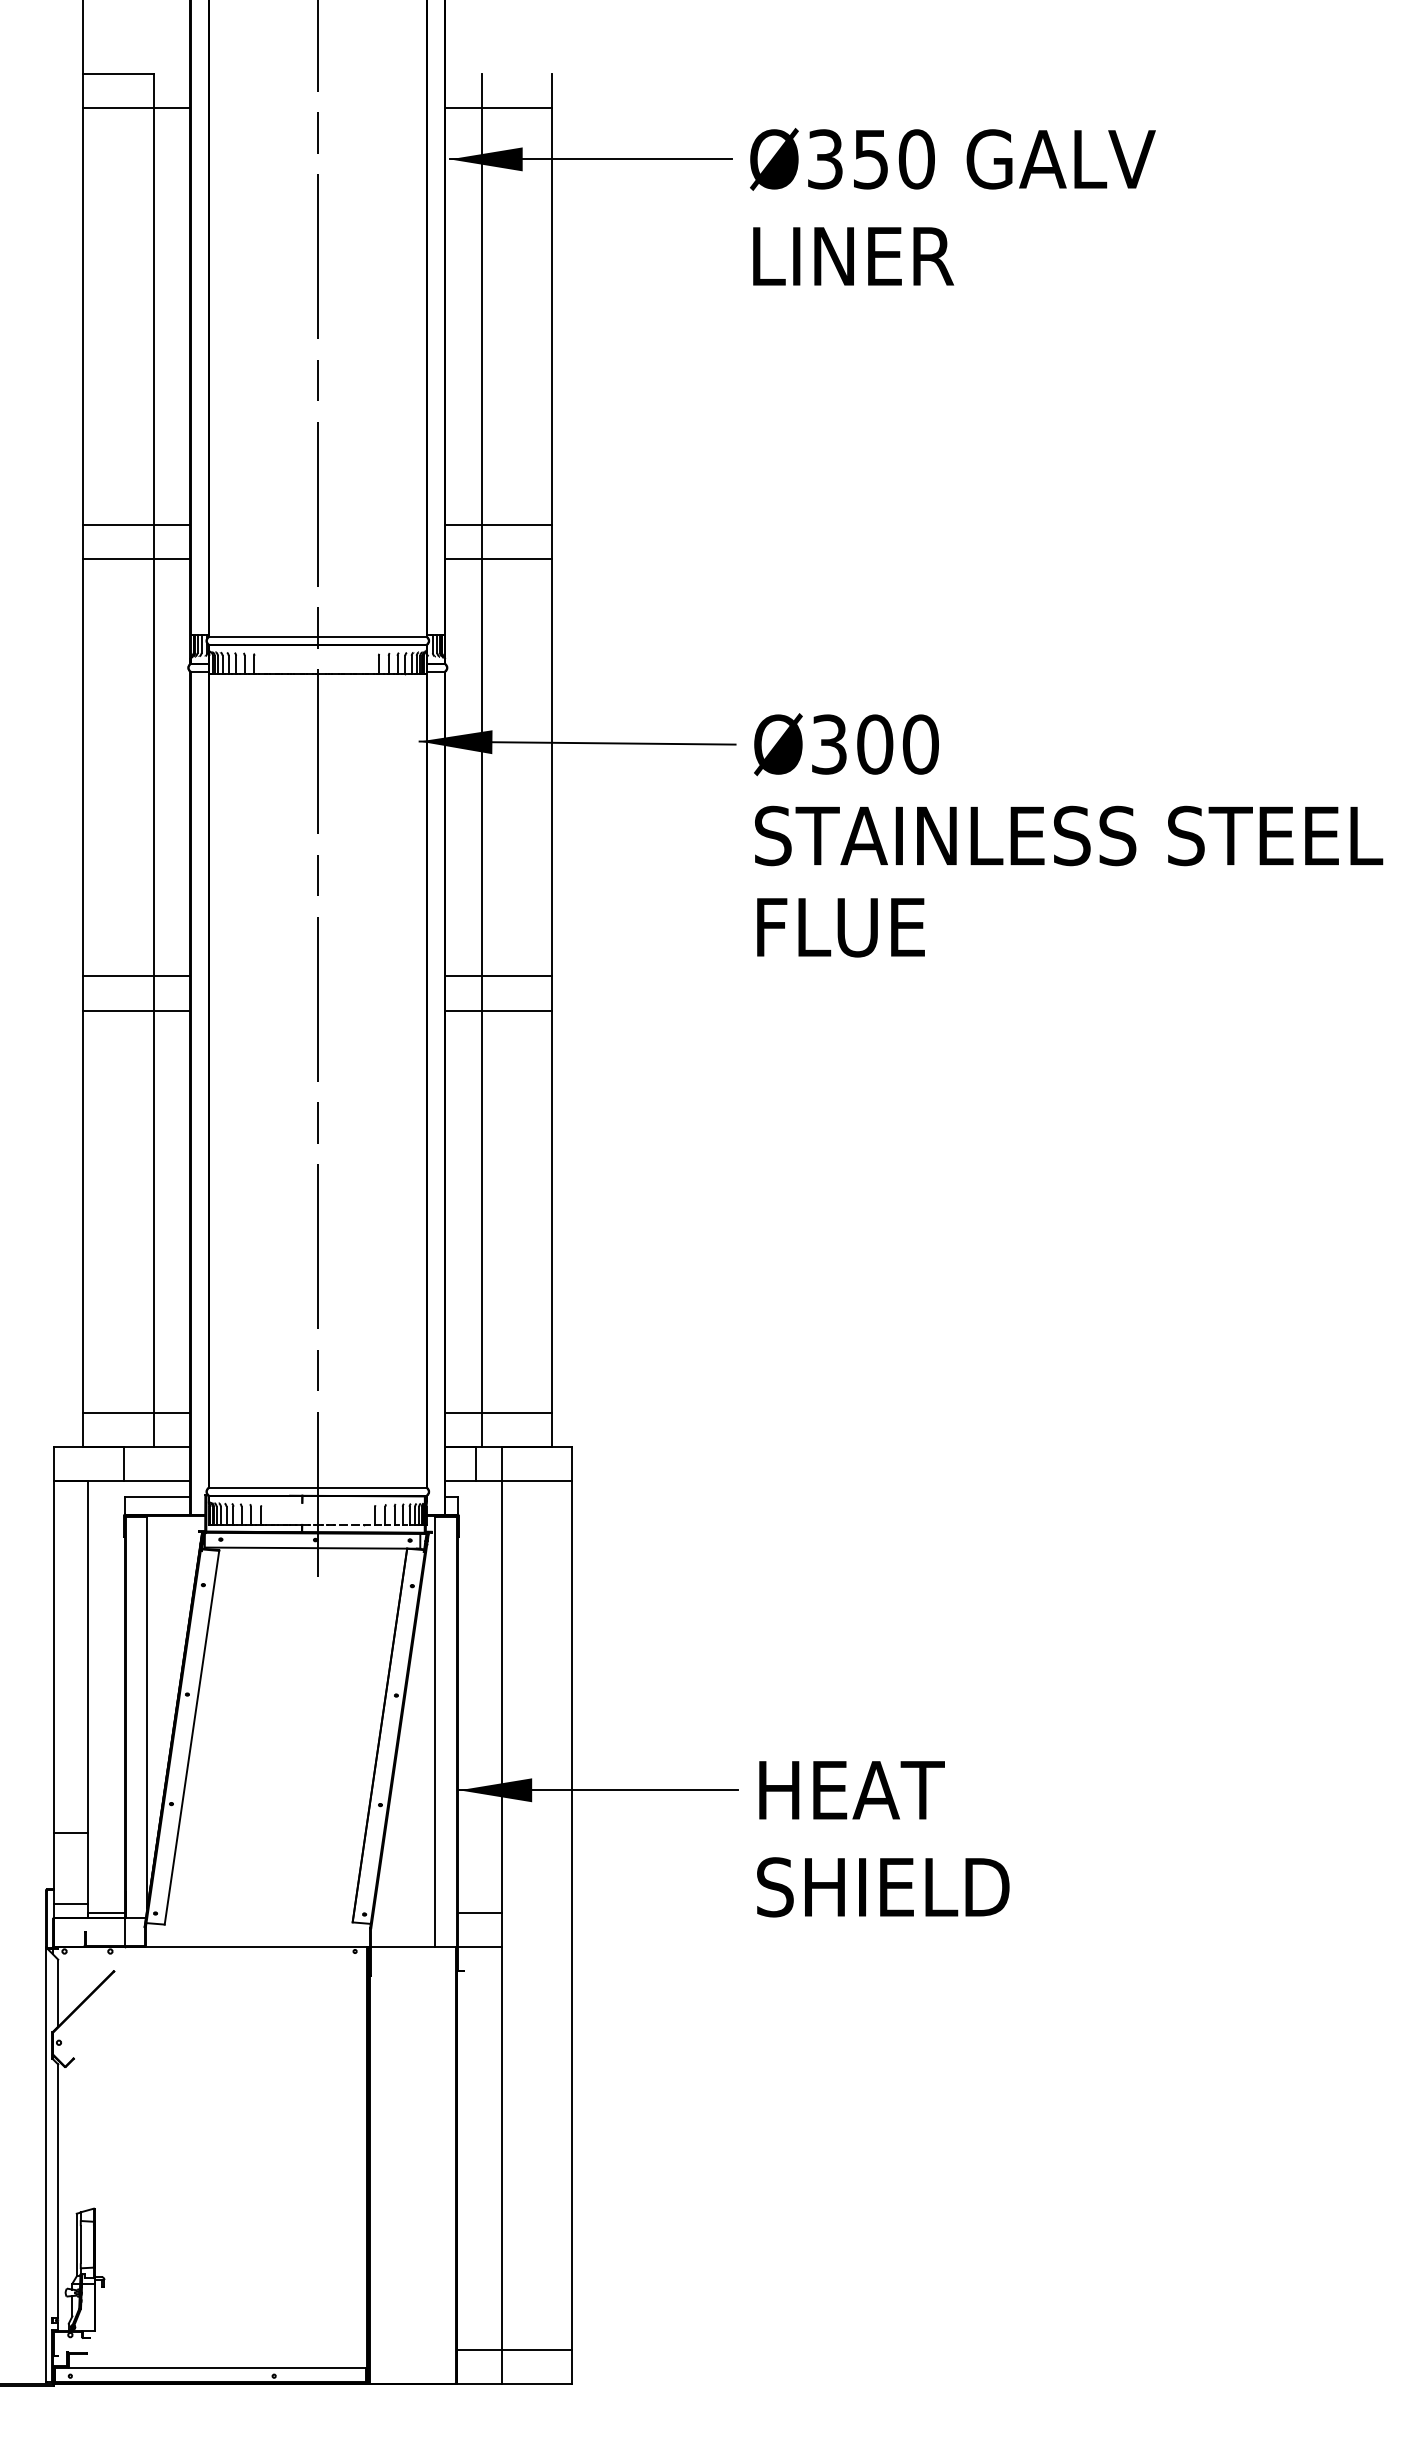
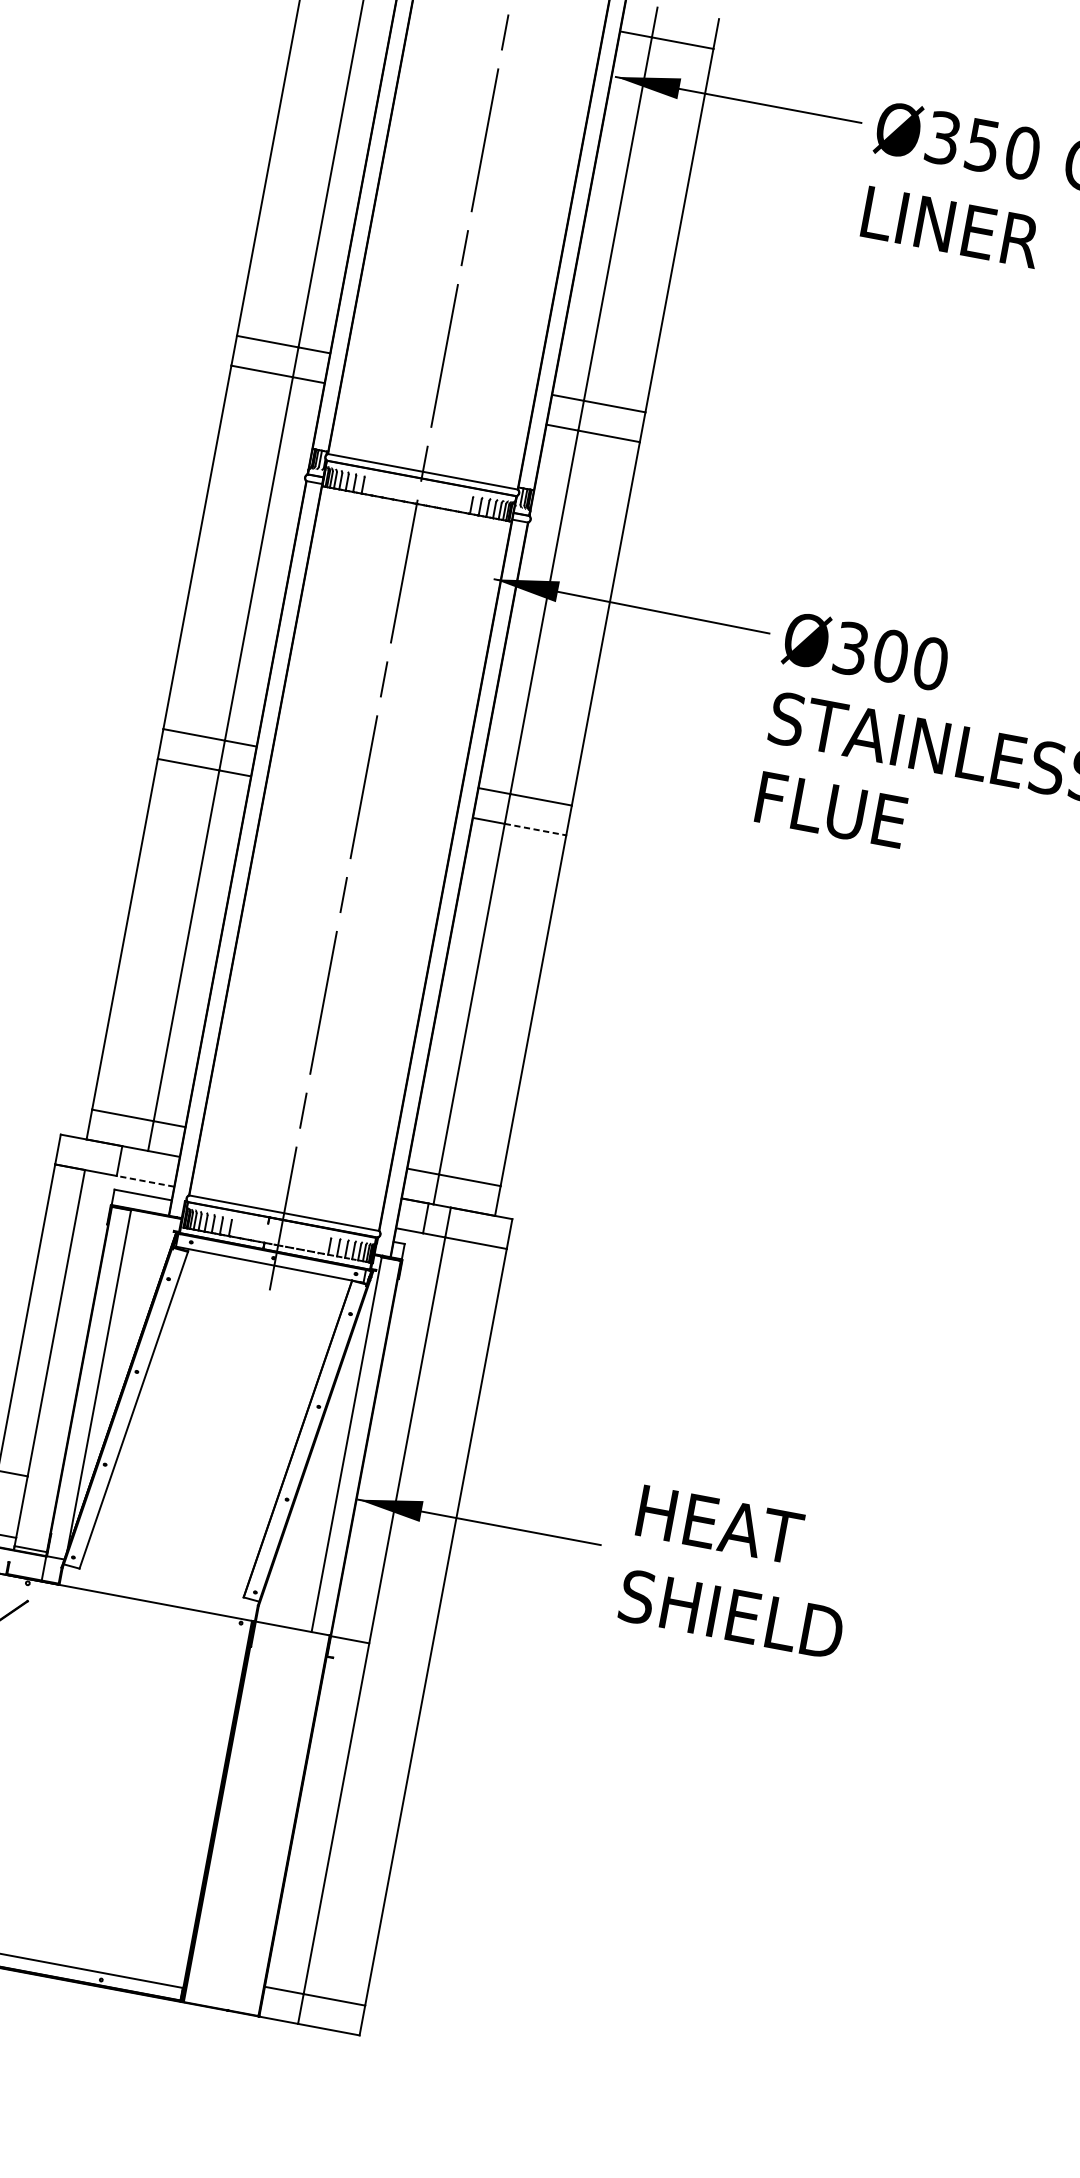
line: (517, 1010) -> (536, 829), solid -> dashed
line: (156, 1481) -> (144, 1181), solid -> dashed
text: (883, 1839) -> (739, 1573), moved
line: (479, 1913) -> (355, 1610), removed

